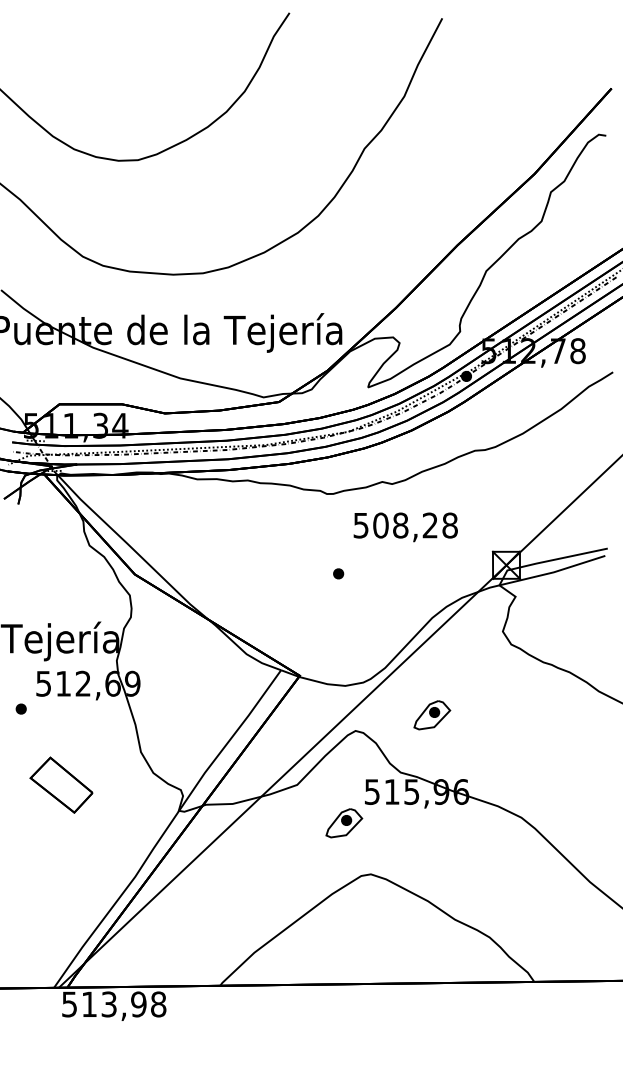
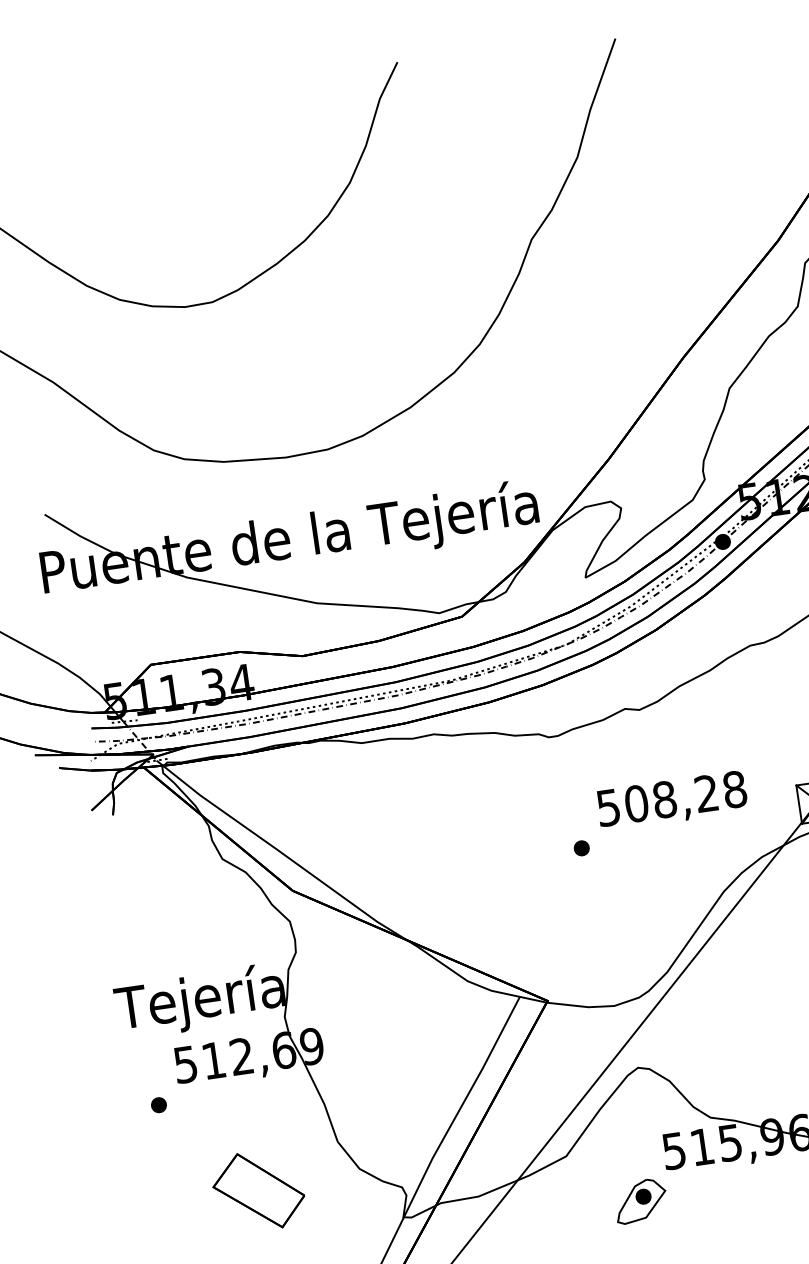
text: (405, 527) -> (671, 801), moved
part: (432, 715) -> (744, 1030), removed
part: (61, 784) -> (258, 1189), moved

